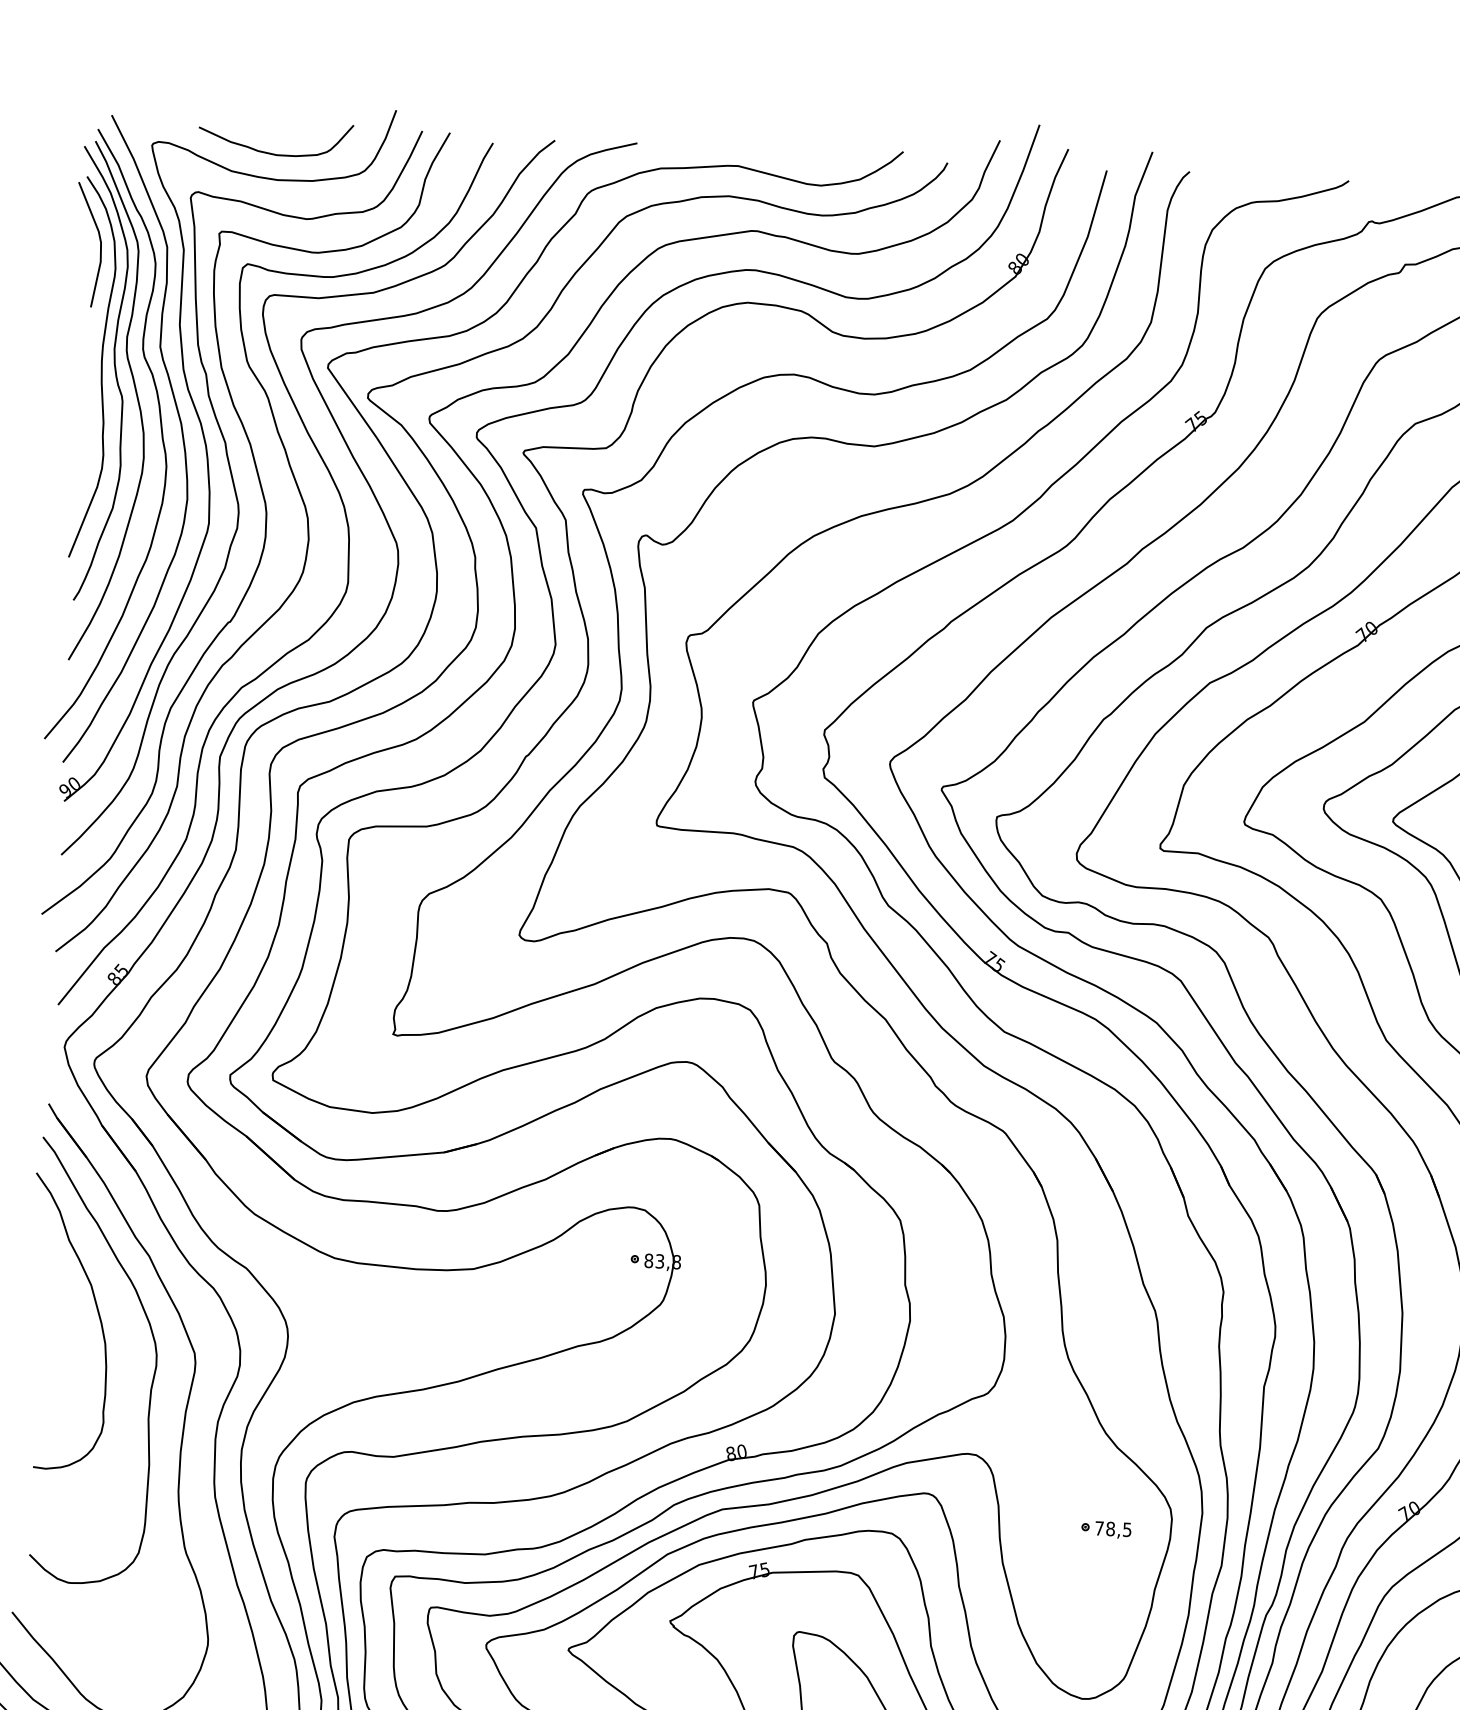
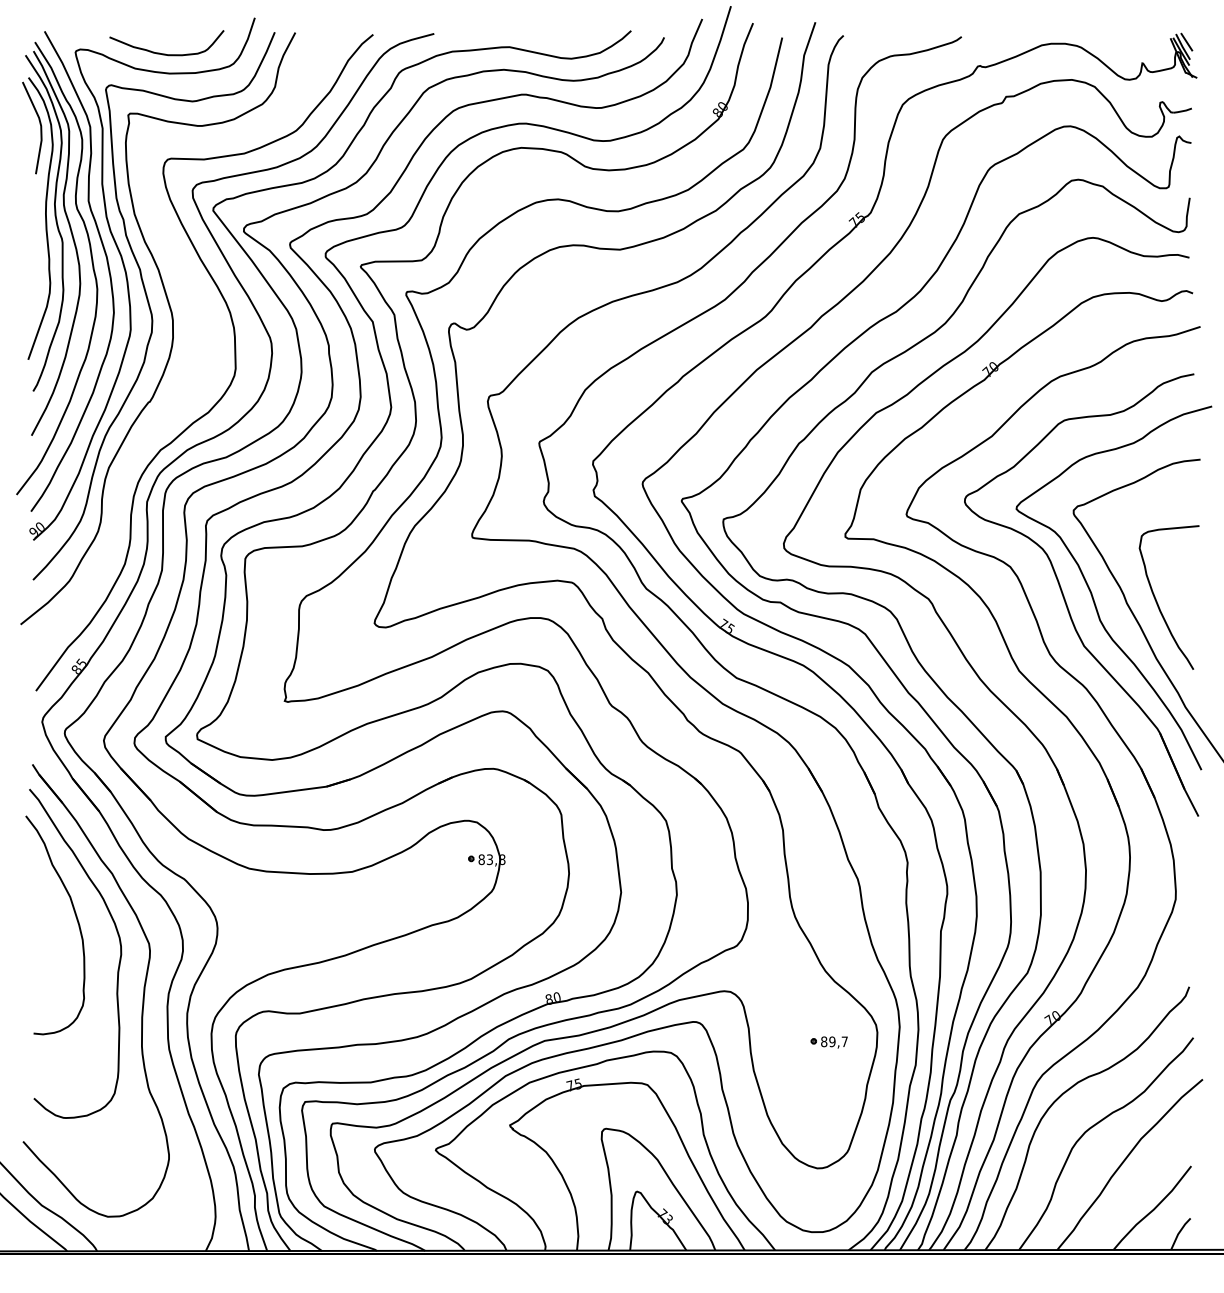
curve: (304, 557) -> (202, 351), removed
text: (1113, 1528) -> (834, 1041), 78,5 -> 89,7

